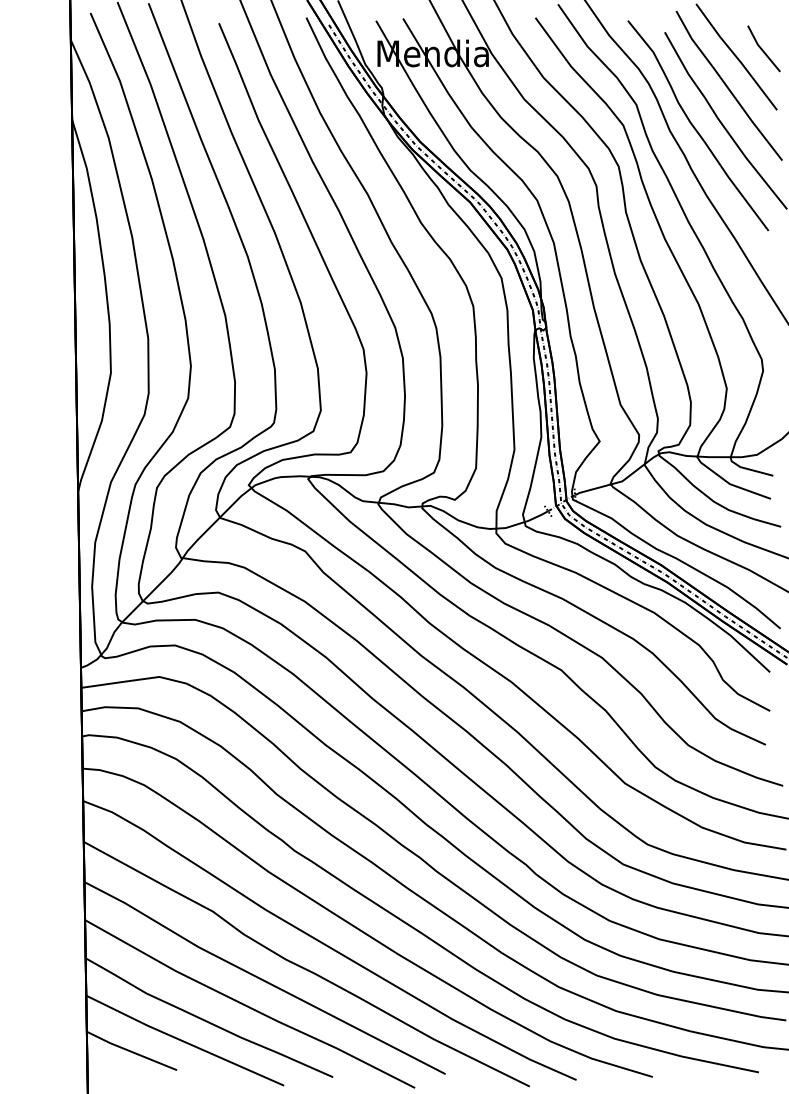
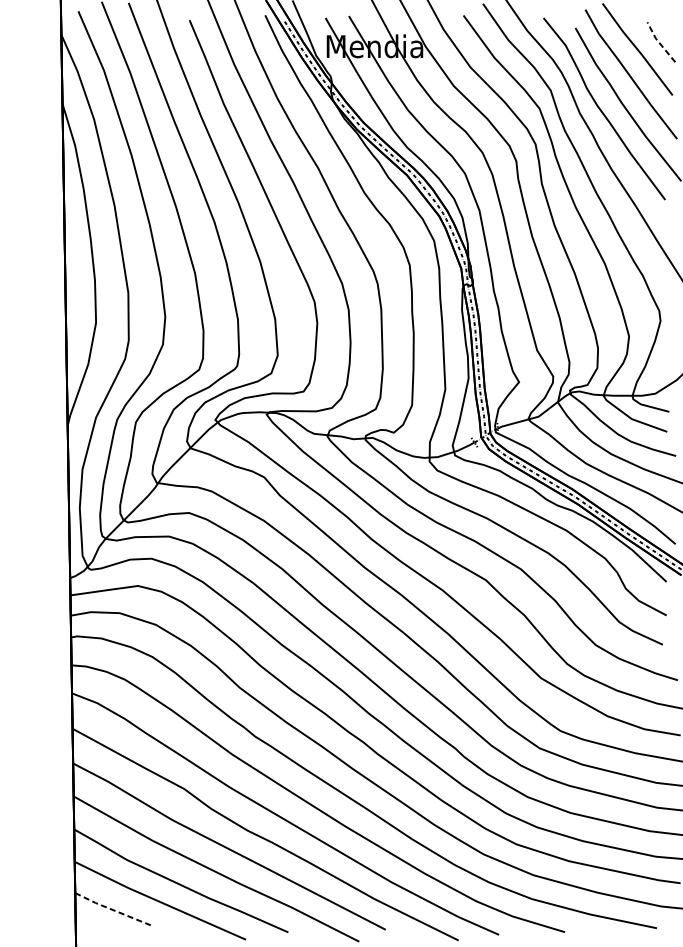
line: (761, 49) -> (659, 42), solid -> dashed
line: (130, 1051) -> (113, 910), solid -> dashed

